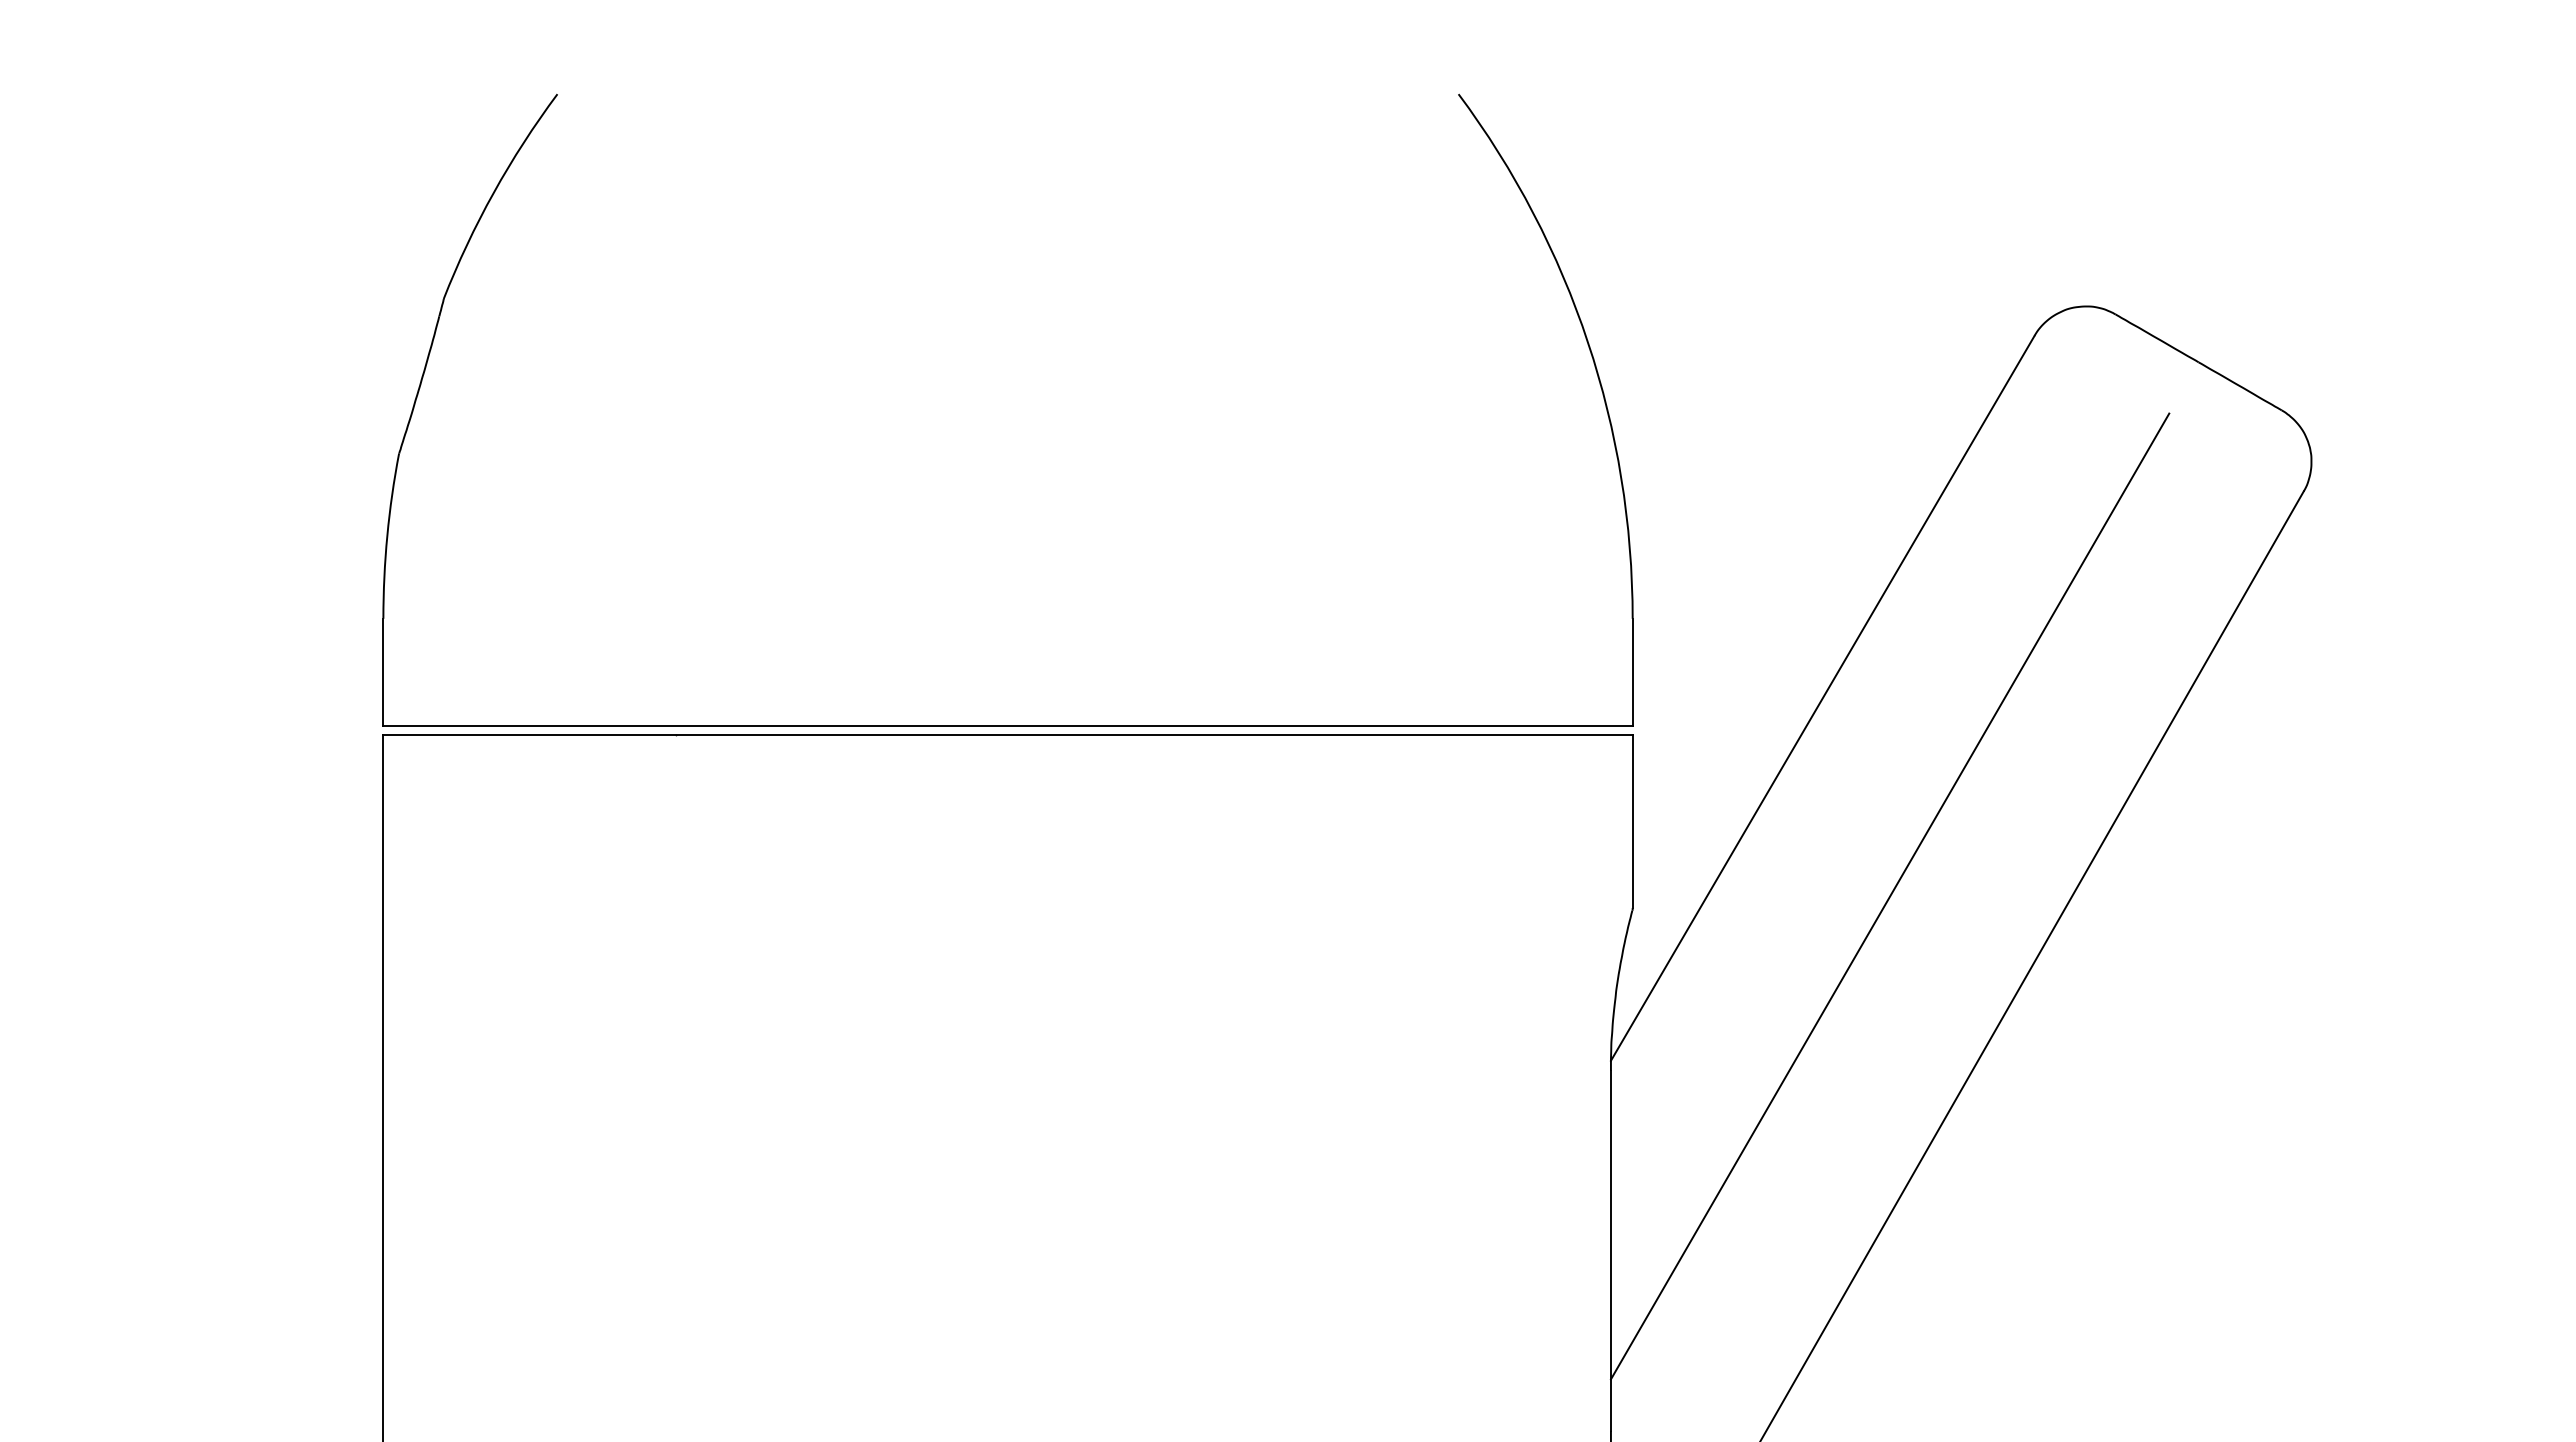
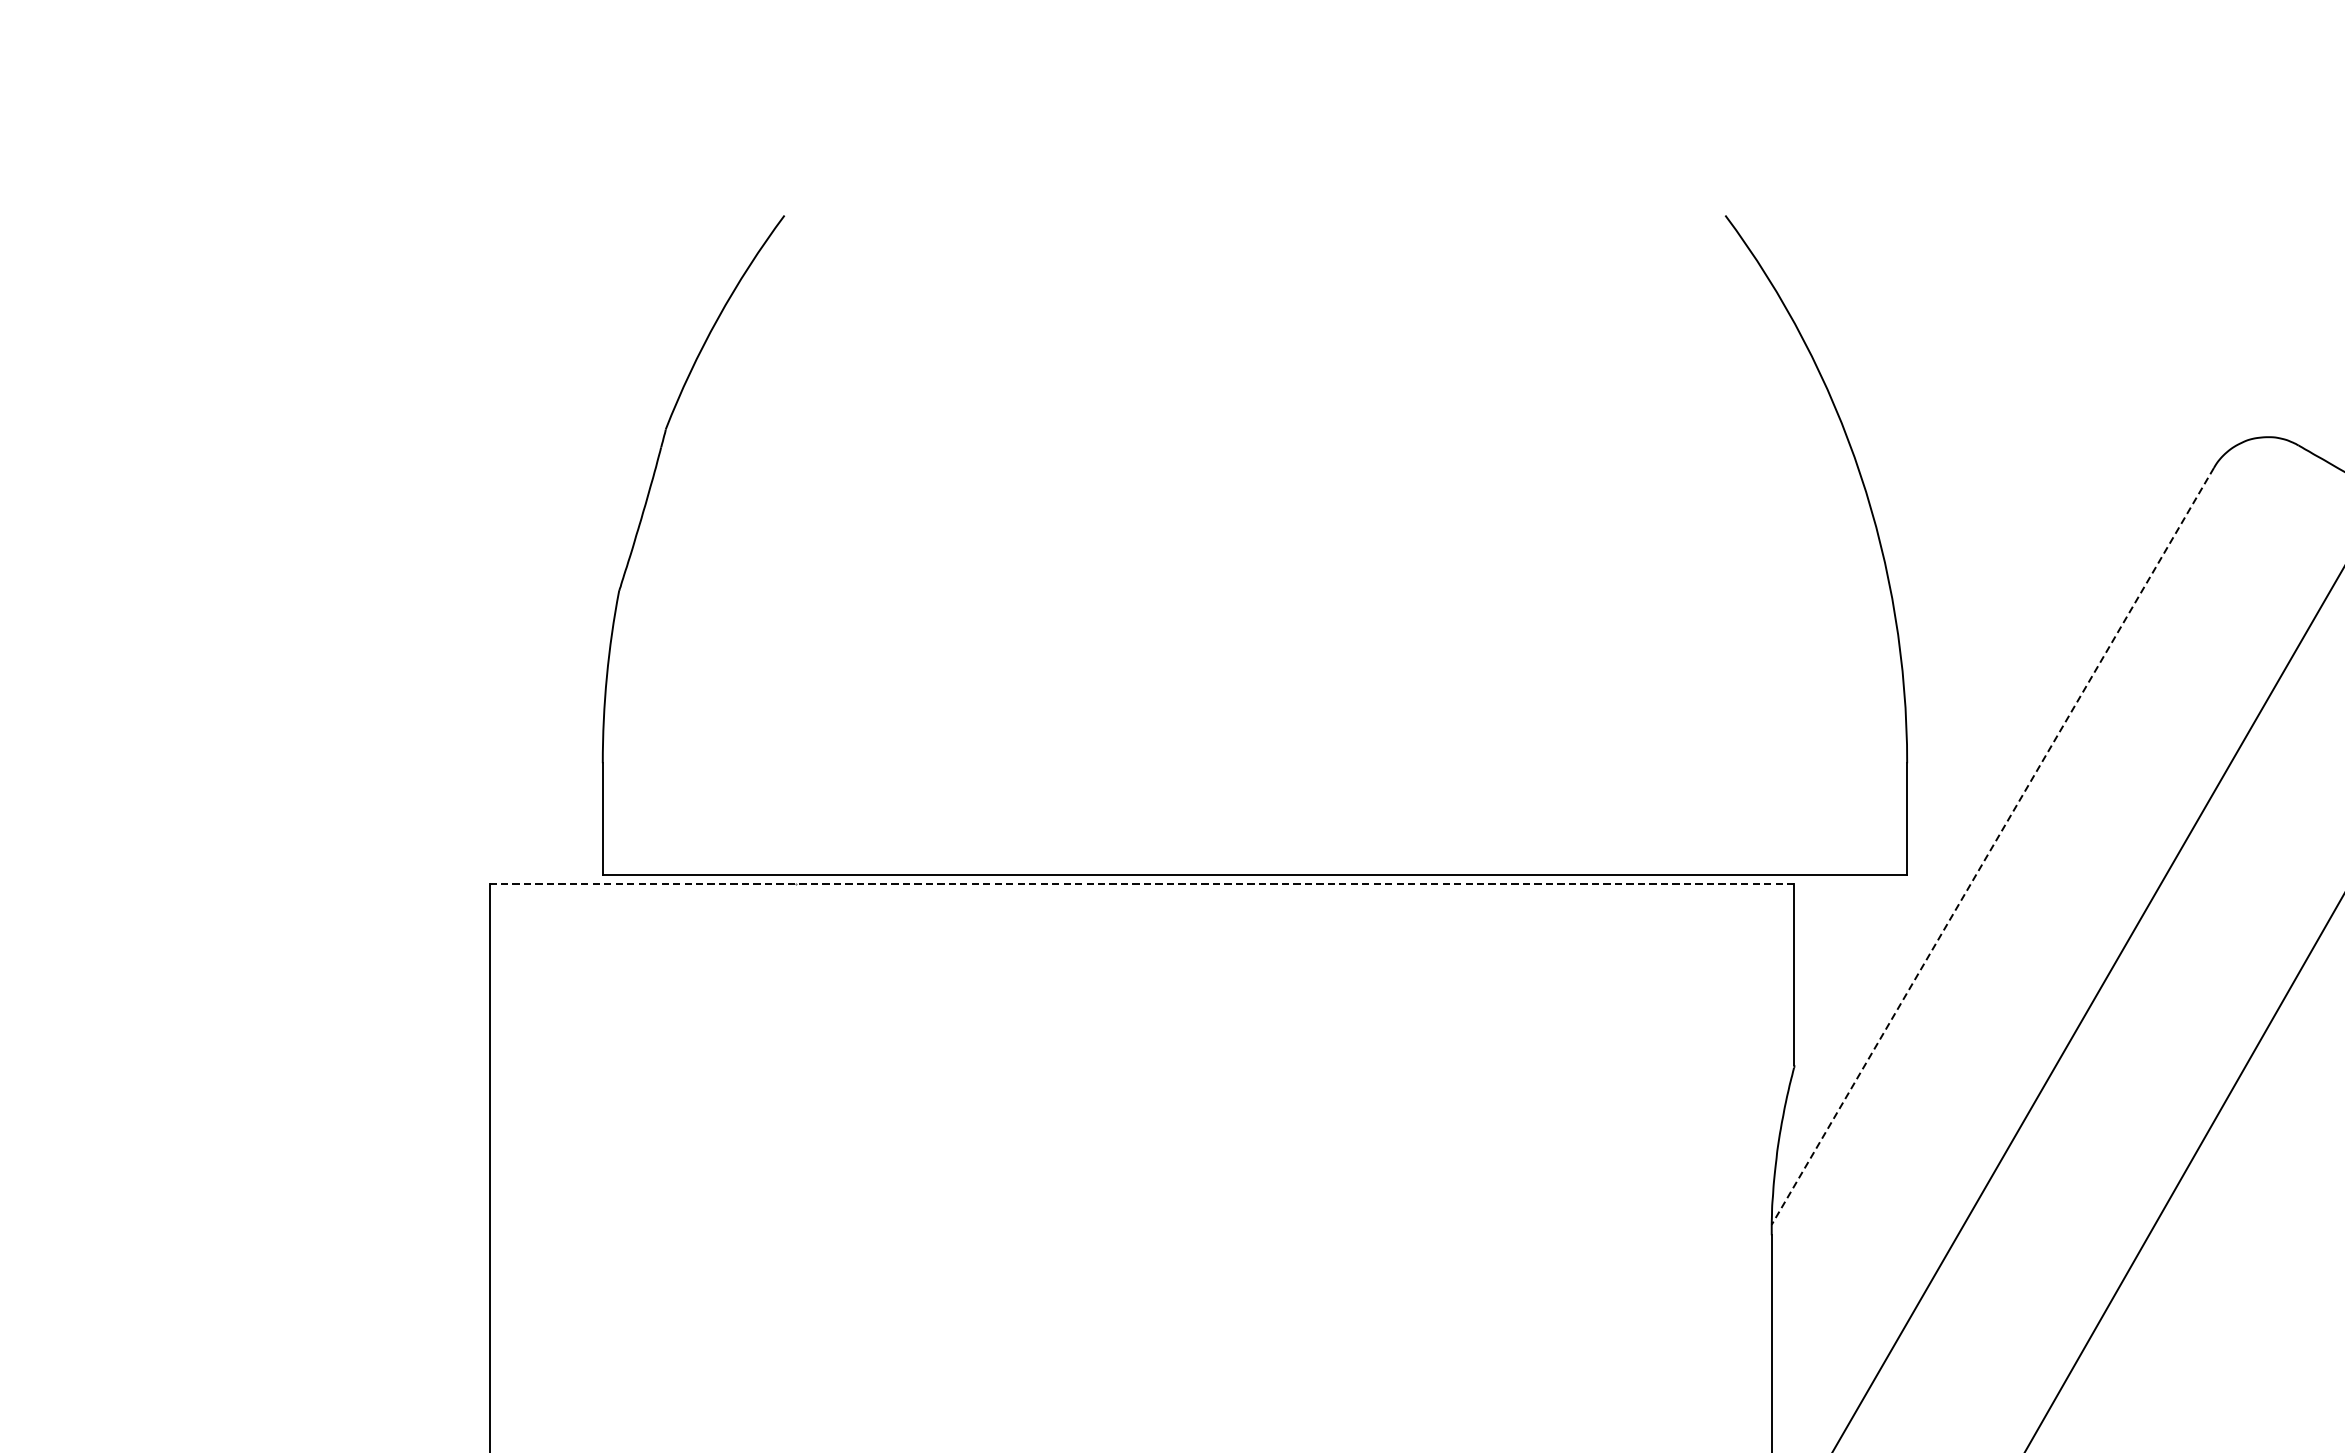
line: (1822, 698) -> (1992, 846), solid -> dashed
part: (1007, 725) -> (1254, 874), moved
line: (1008, 734) -> (1142, 884), solid -> dashed

